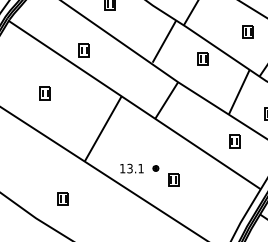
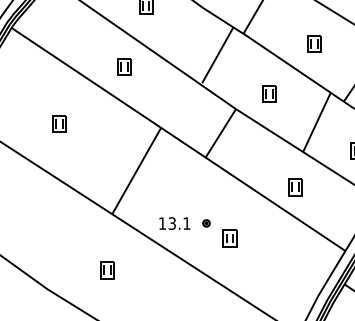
part: (247, 31) -> (313, 43), moved
part: (83, 50) -> (123, 67), moved
part: (202, 58) -> (268, 93), moved
part: (234, 141) -> (294, 187), moved
part: (62, 198) -> (106, 269), moved

